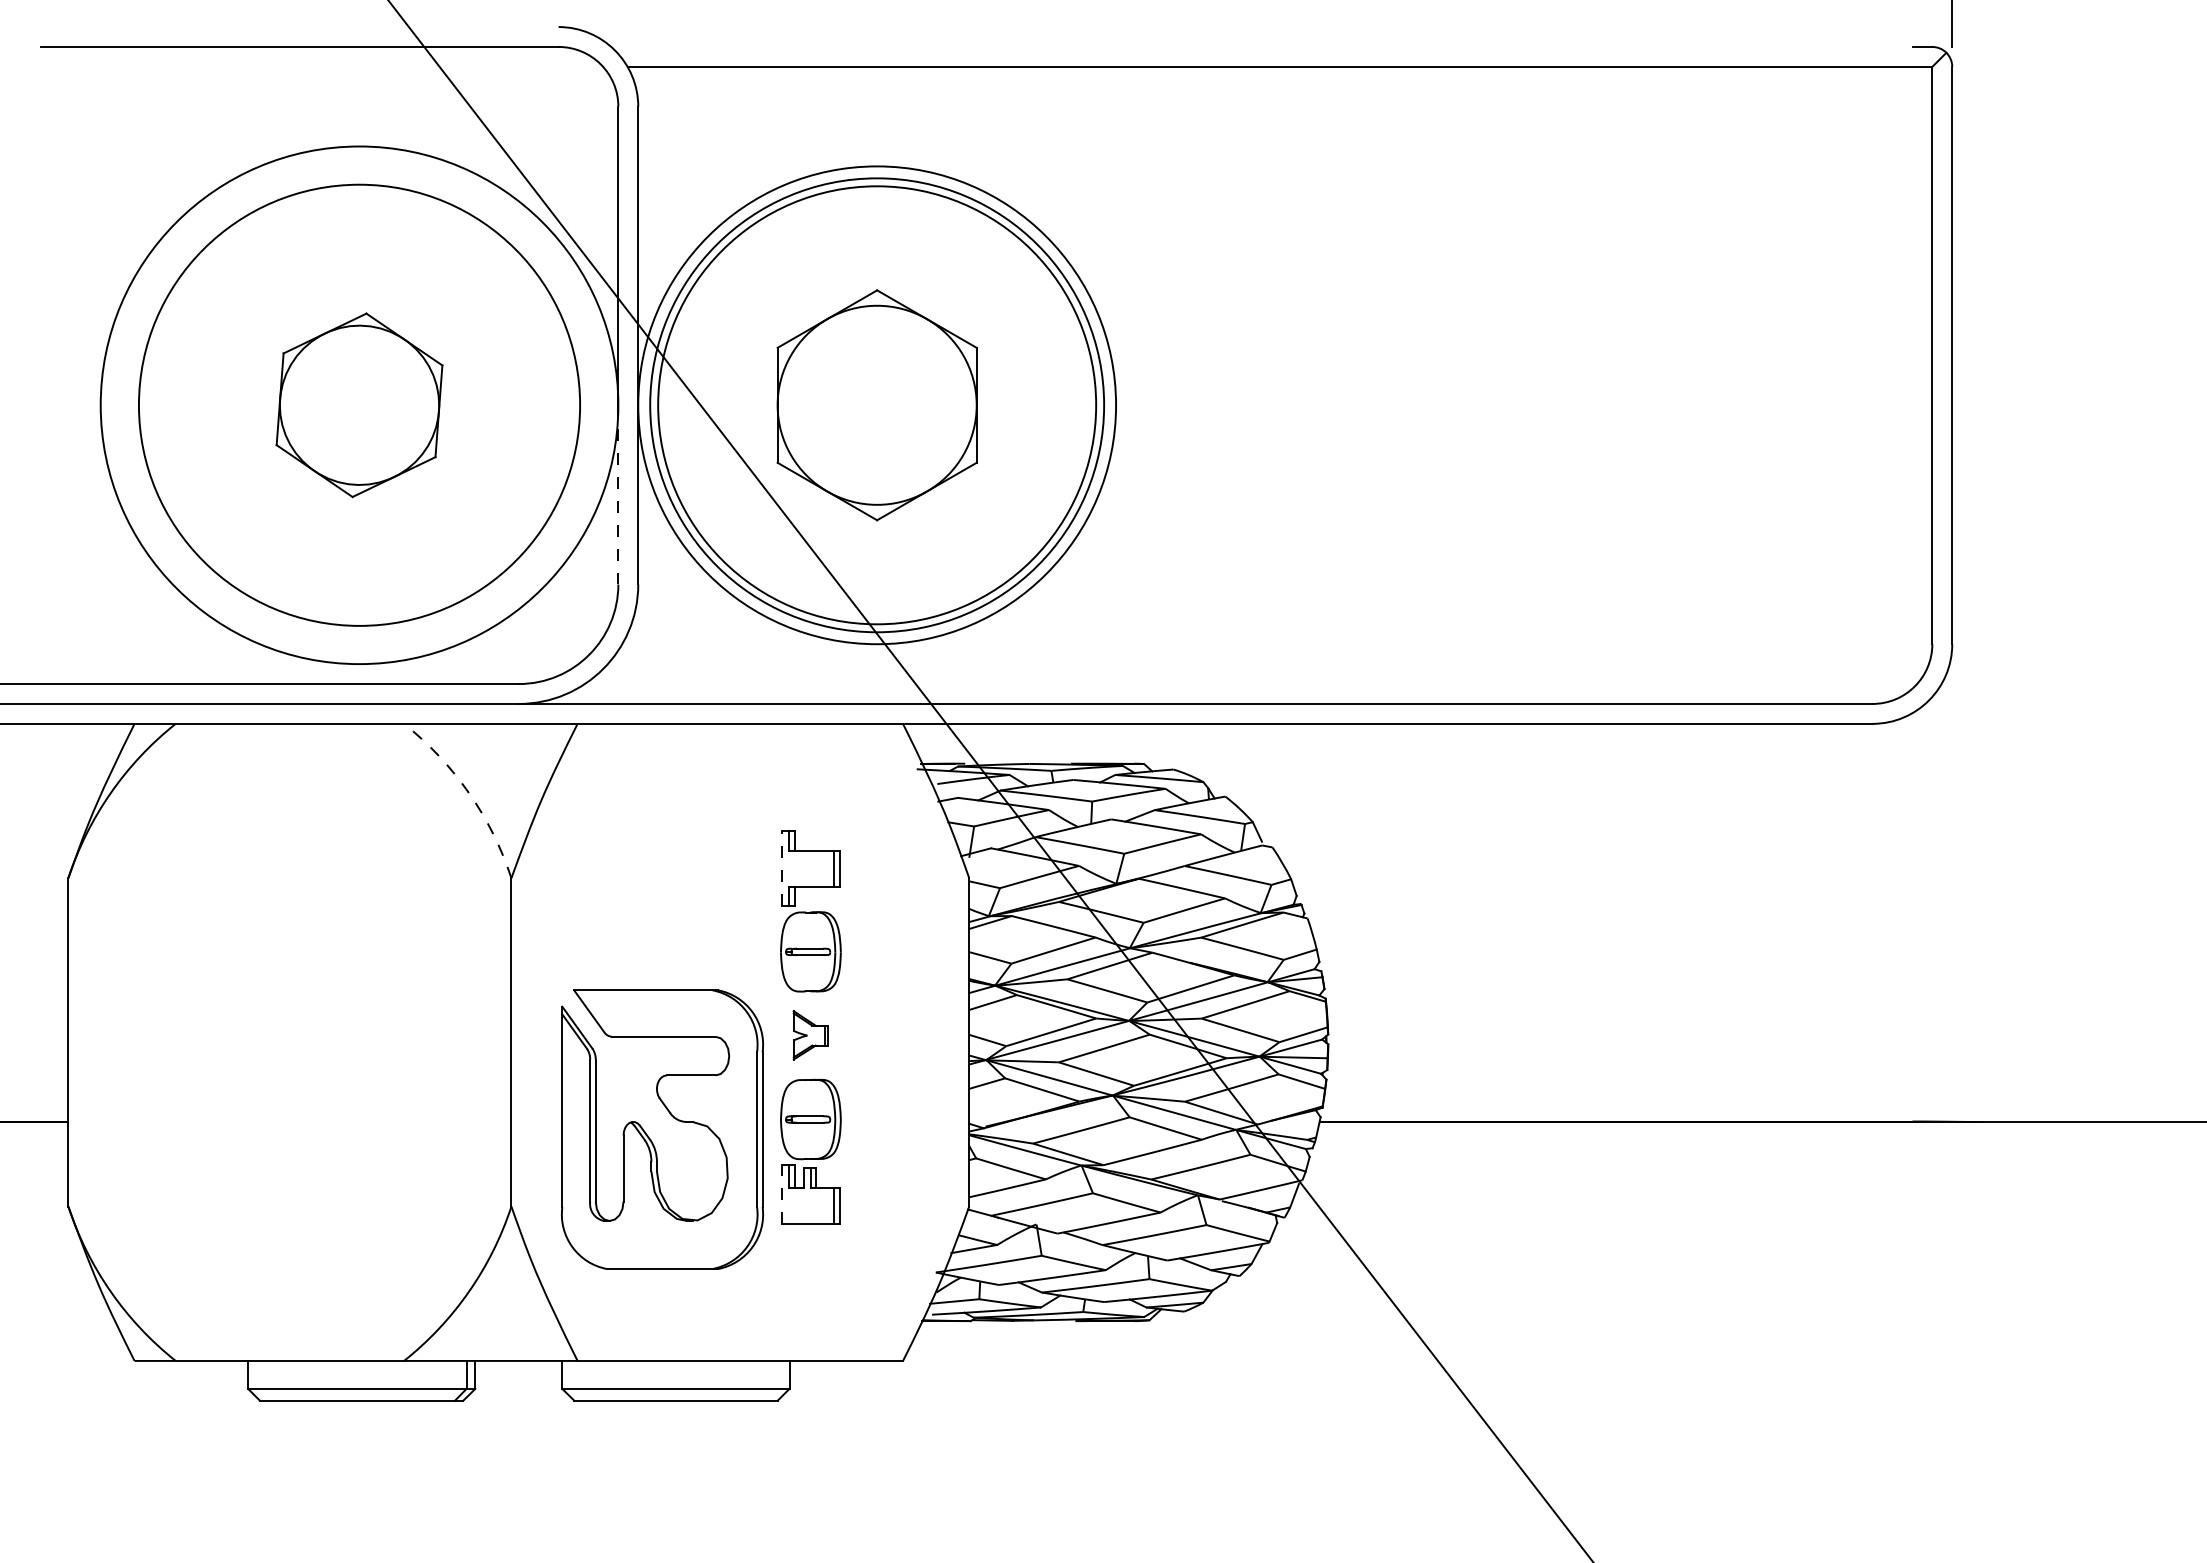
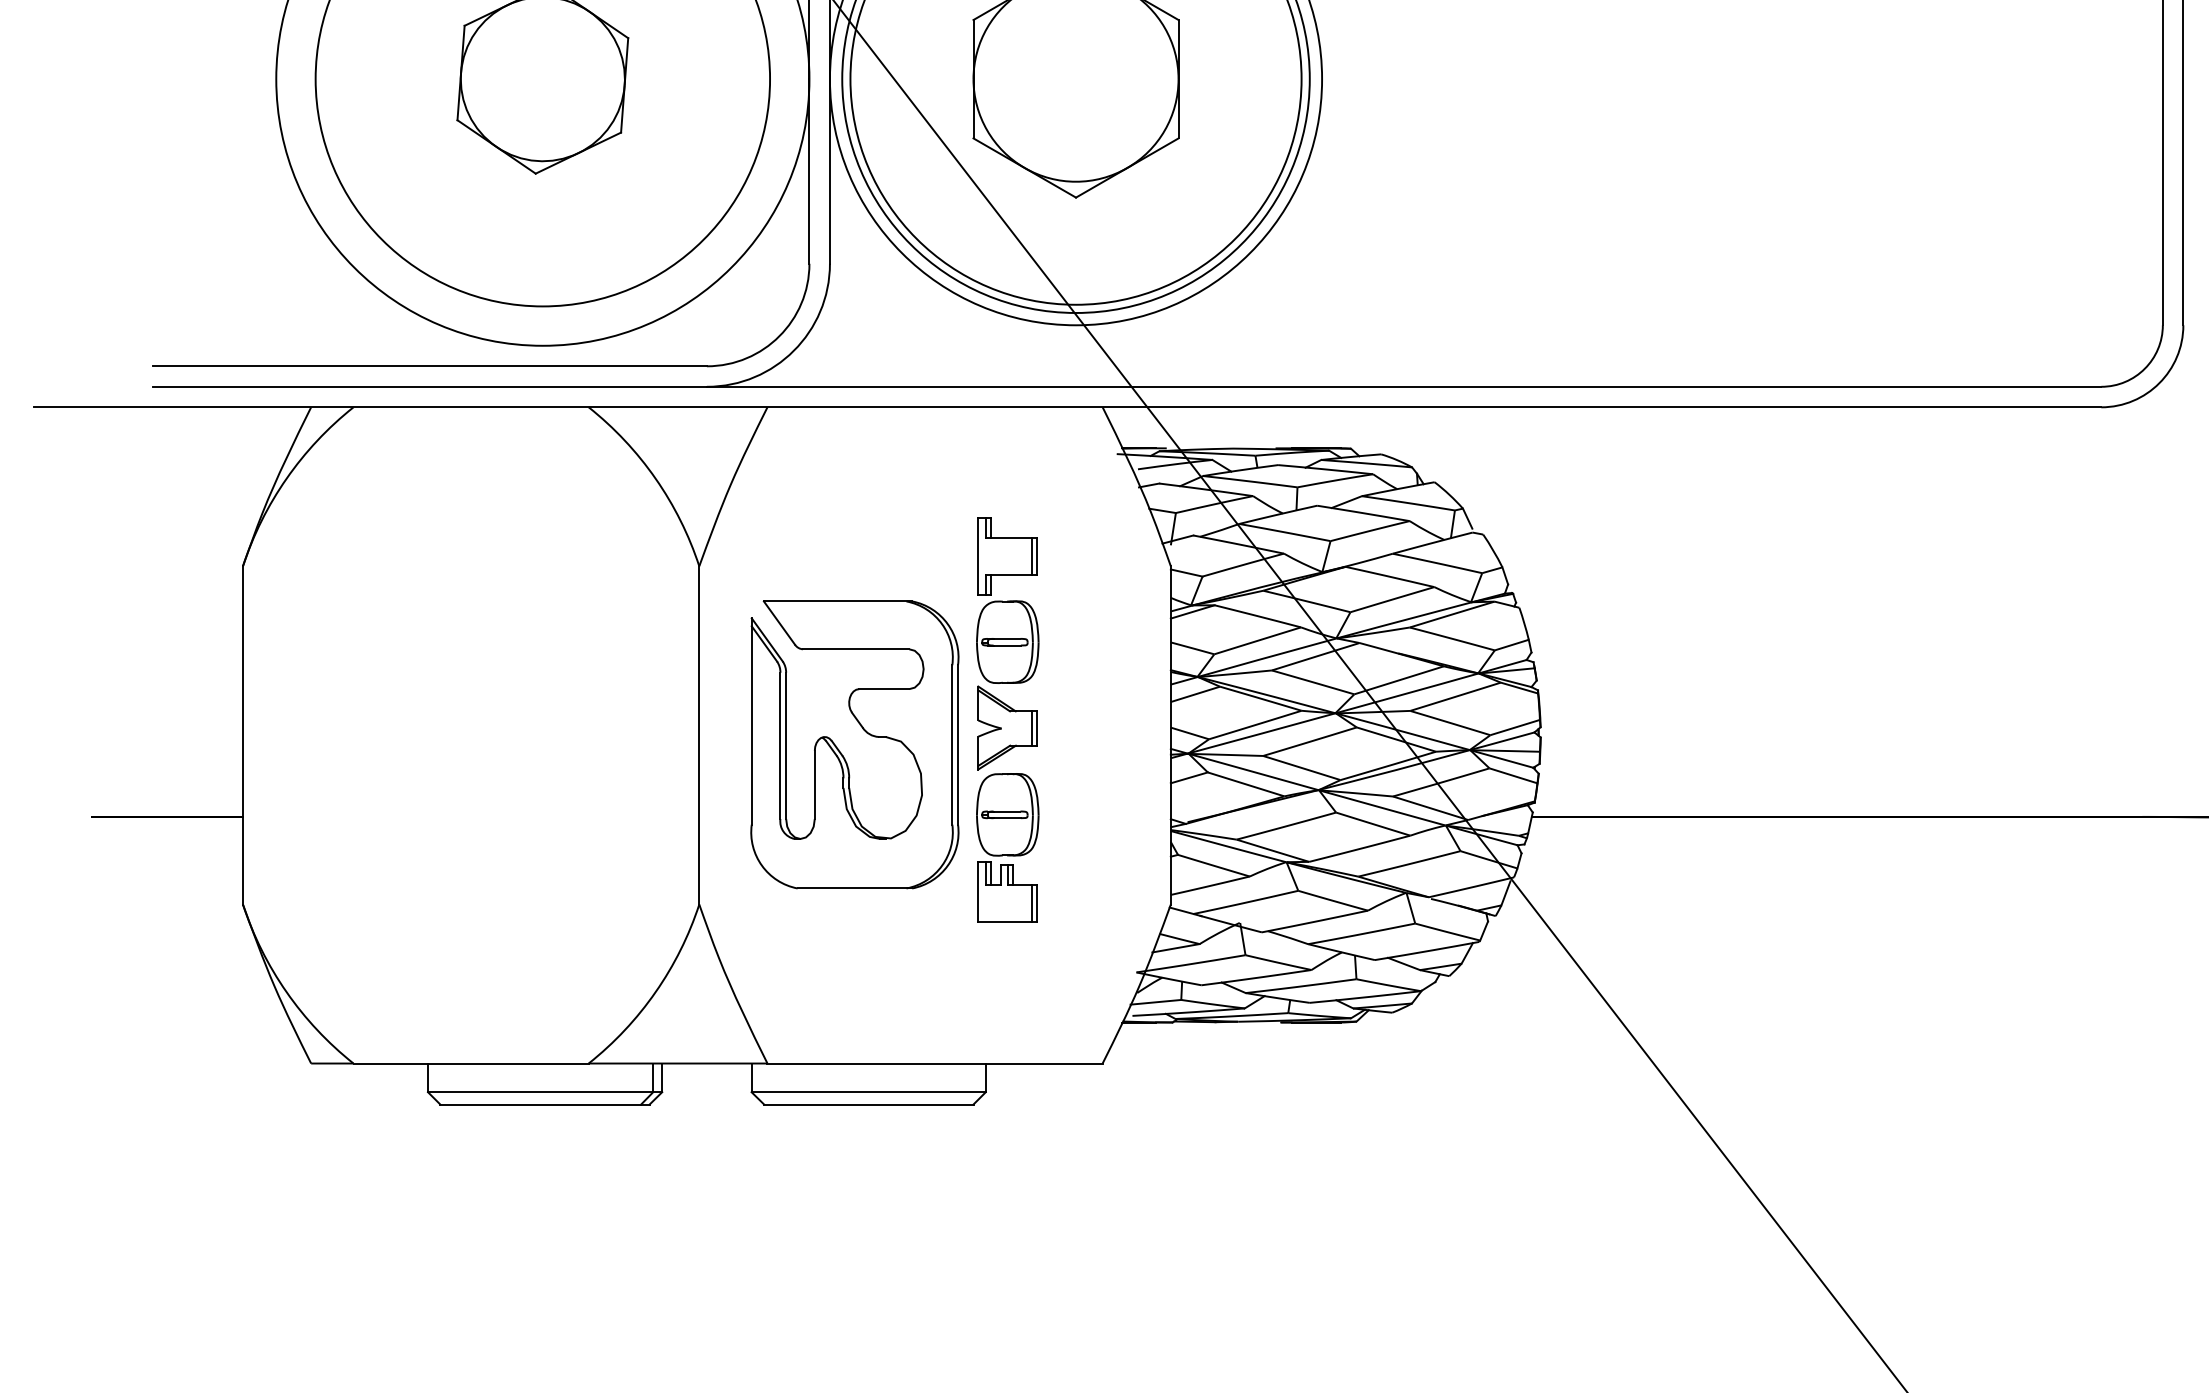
line: (618, 494) -> (809, 171), dashed -> solid
arc: (469, 793) -> (656, 479), dashed -> solid
line: (782, 868) -> (978, 556), dashed -> solid
part: (810, 1035) -> (1007, 728), size x1.67
part: (651, 1139) -> (843, 755), moved
line: (782, 1194) -> (978, 892), dashed -> solid

